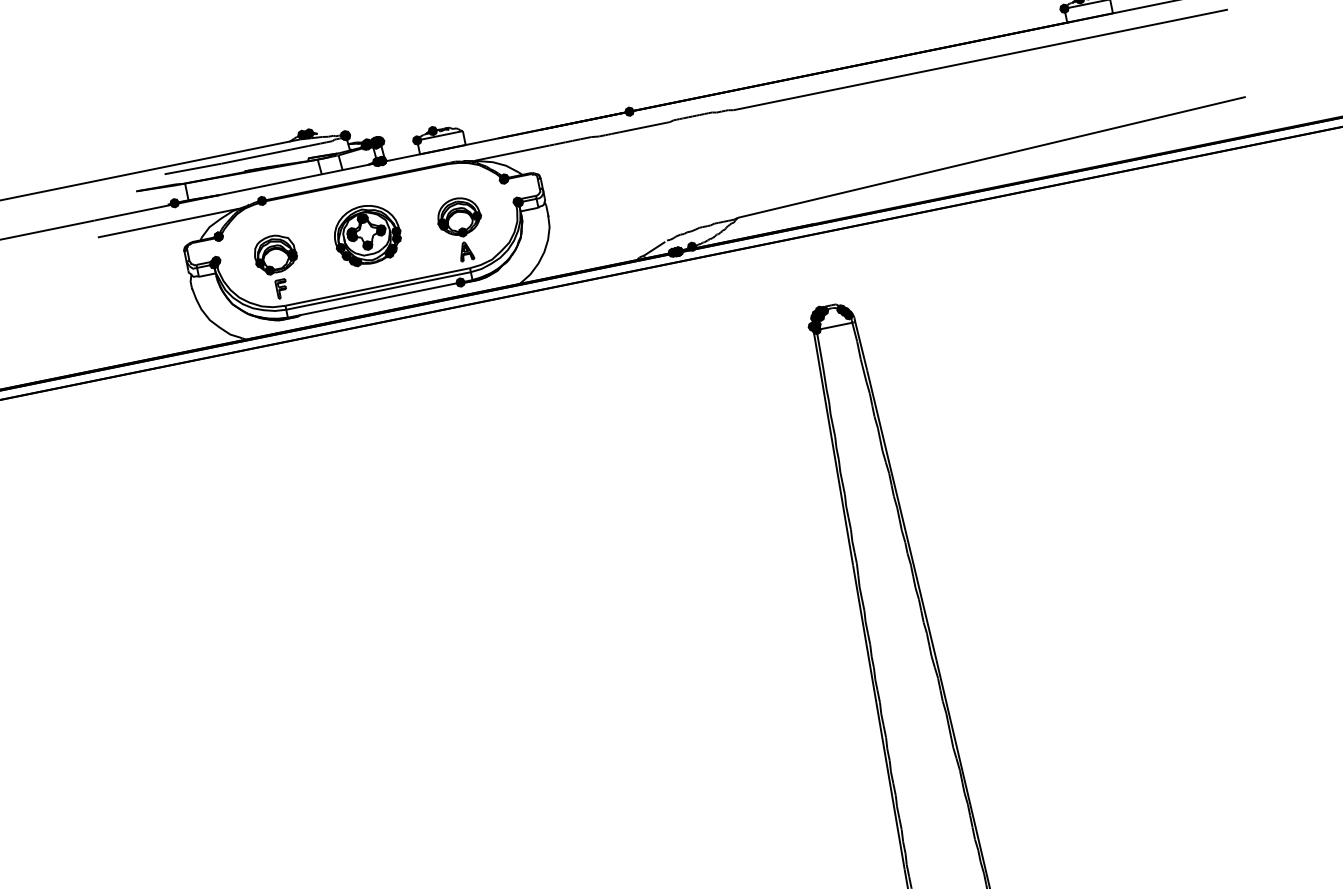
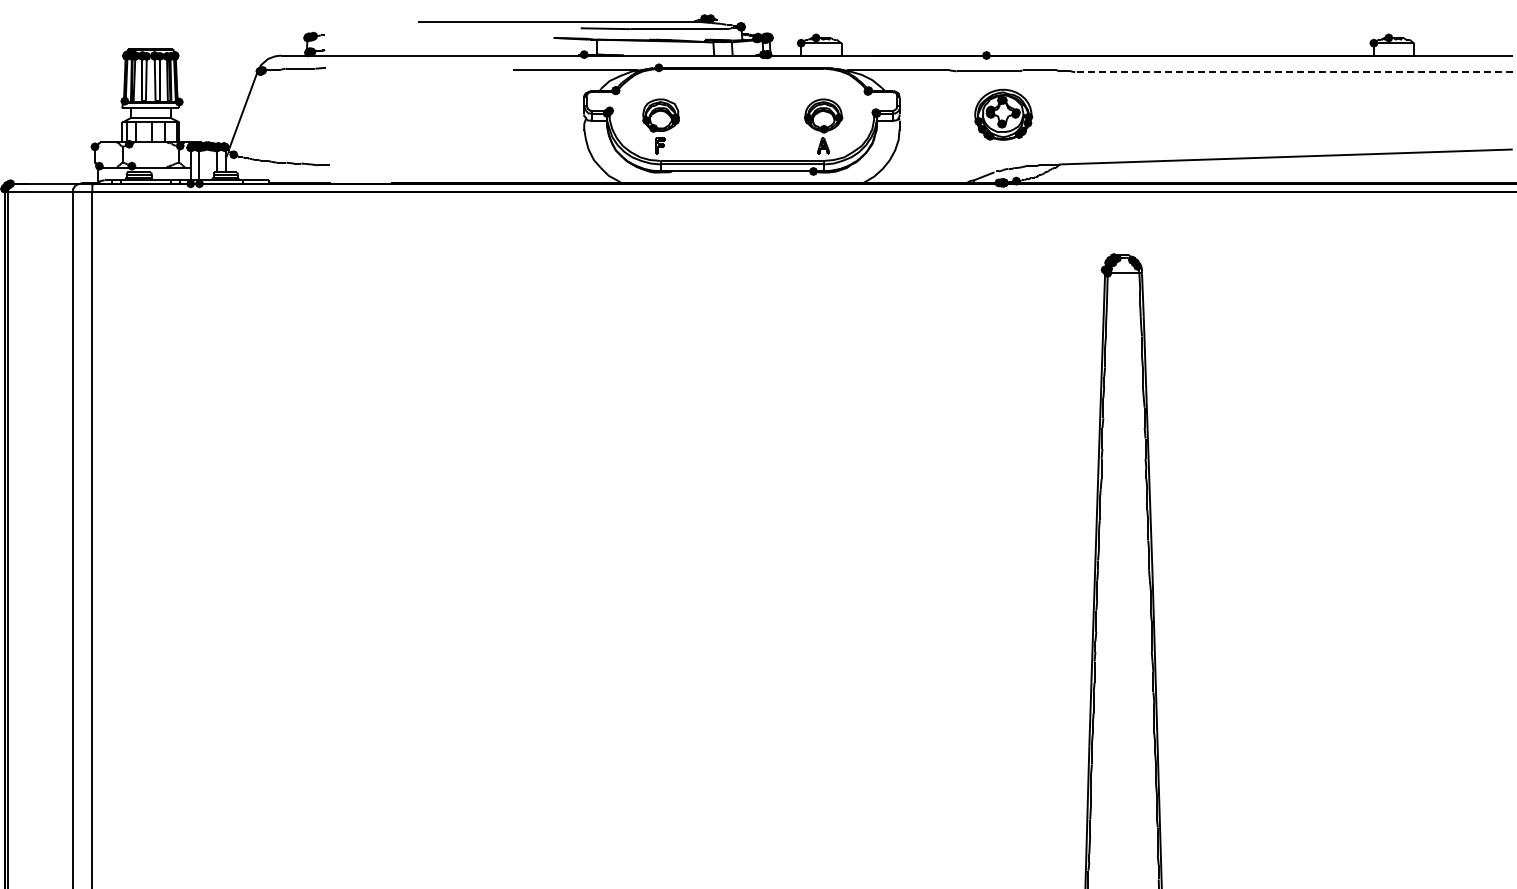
line: (980, 60) -> (1293, 72), solid -> dashed
part: (367, 234) -> (1003, 114), moved

